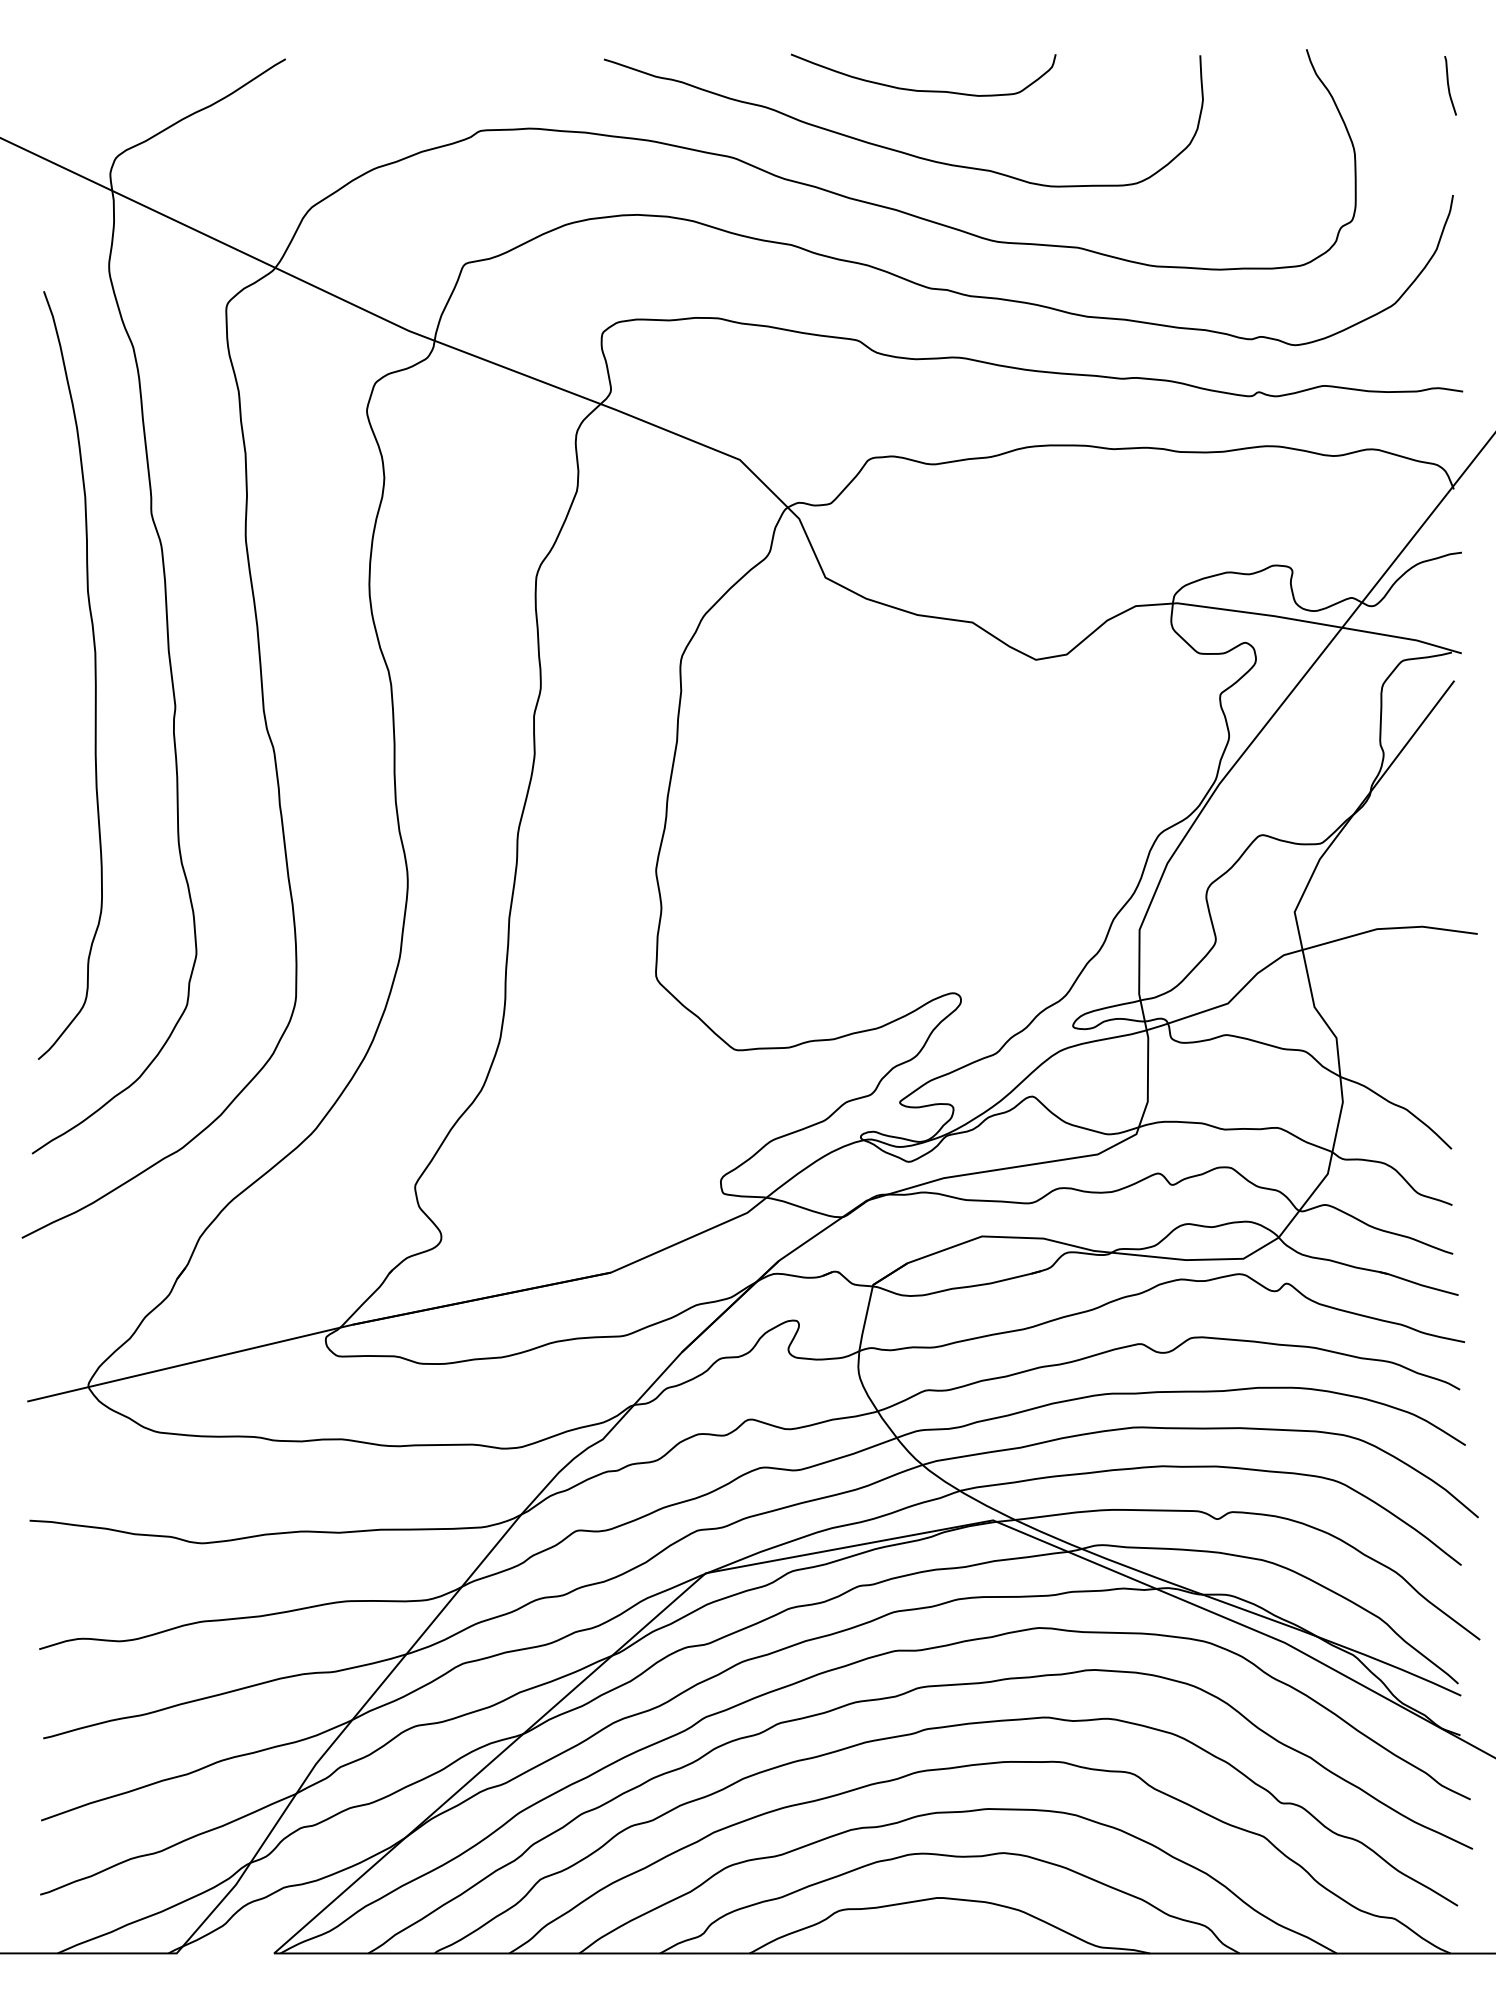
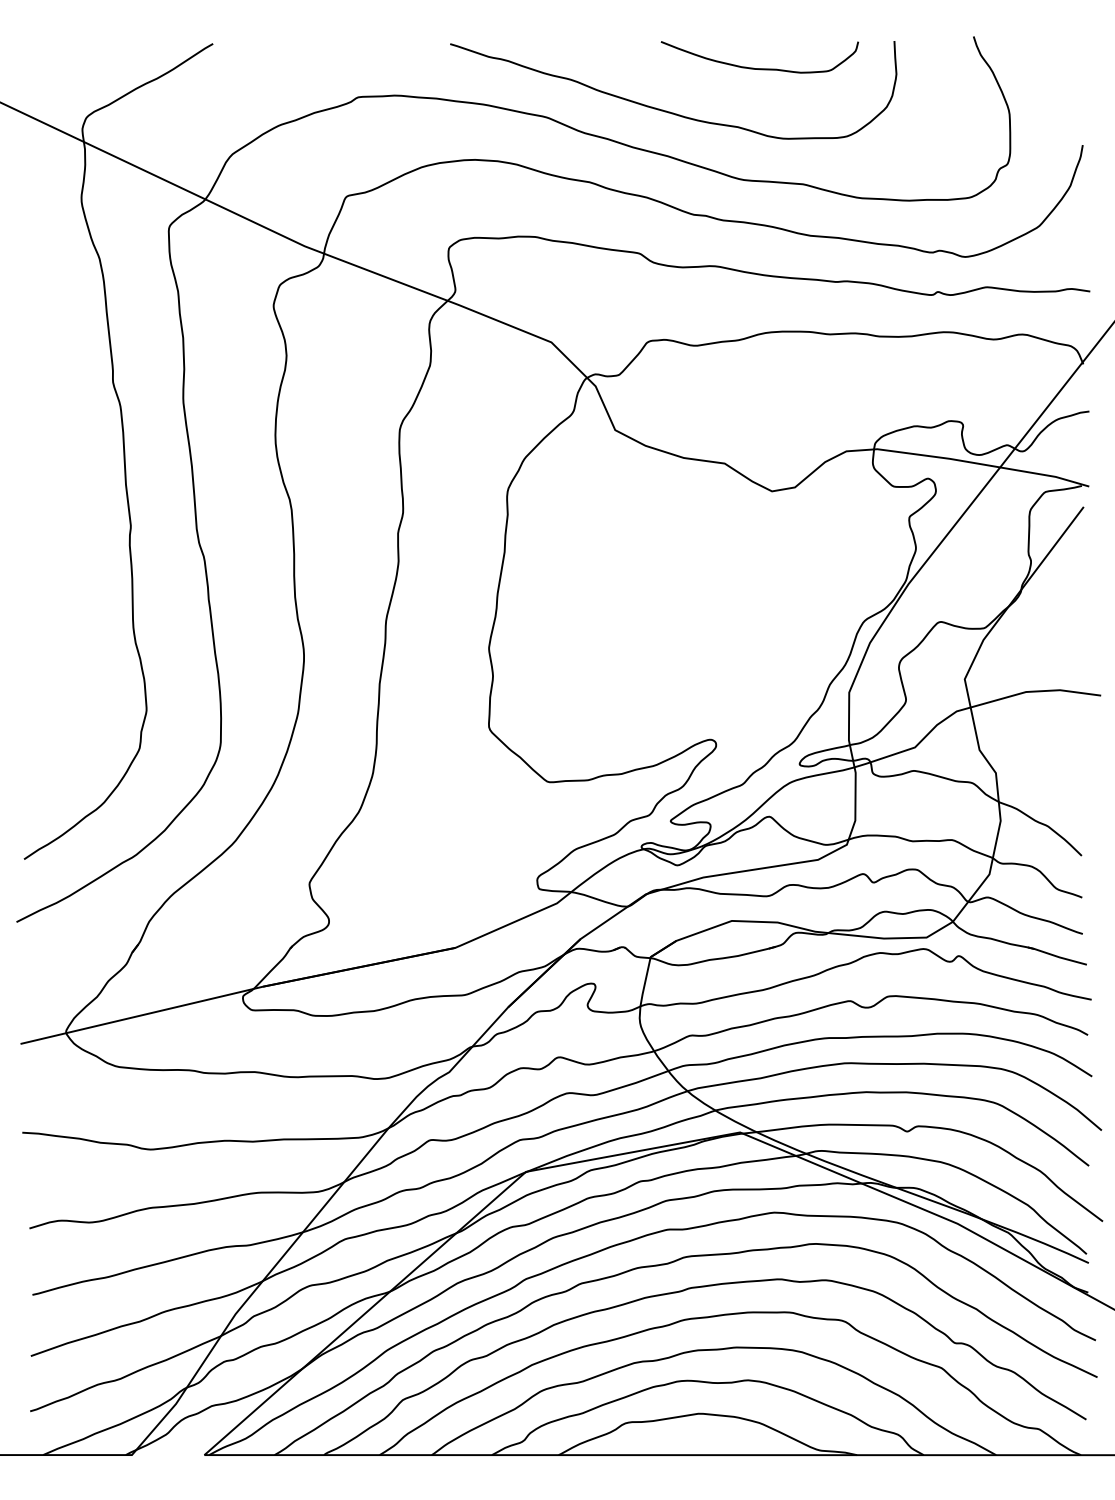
curve: (1449, 85) -> (1080, 63), removed
curve: (923, 90) -> (759, 68), moved
curve: (94, 675) -> (70, 503), removed

